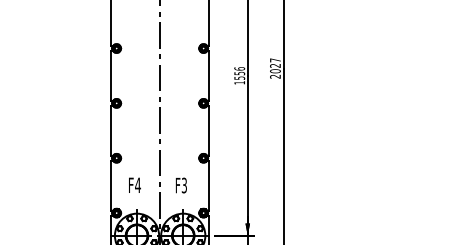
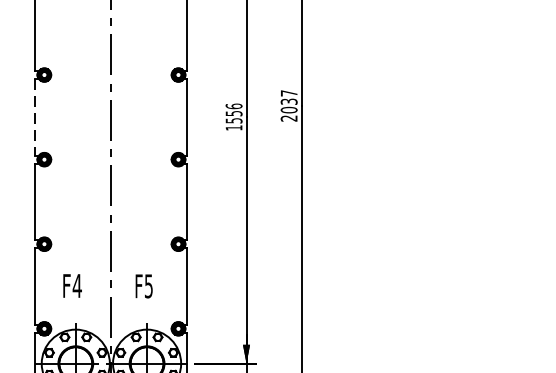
text: (275, 65) -> (289, 101), 2027 -> 2037
line: (110, 75) -> (34, 116), solid -> dashed
text: (184, 184) -> (148, 284), F3 -> F5

